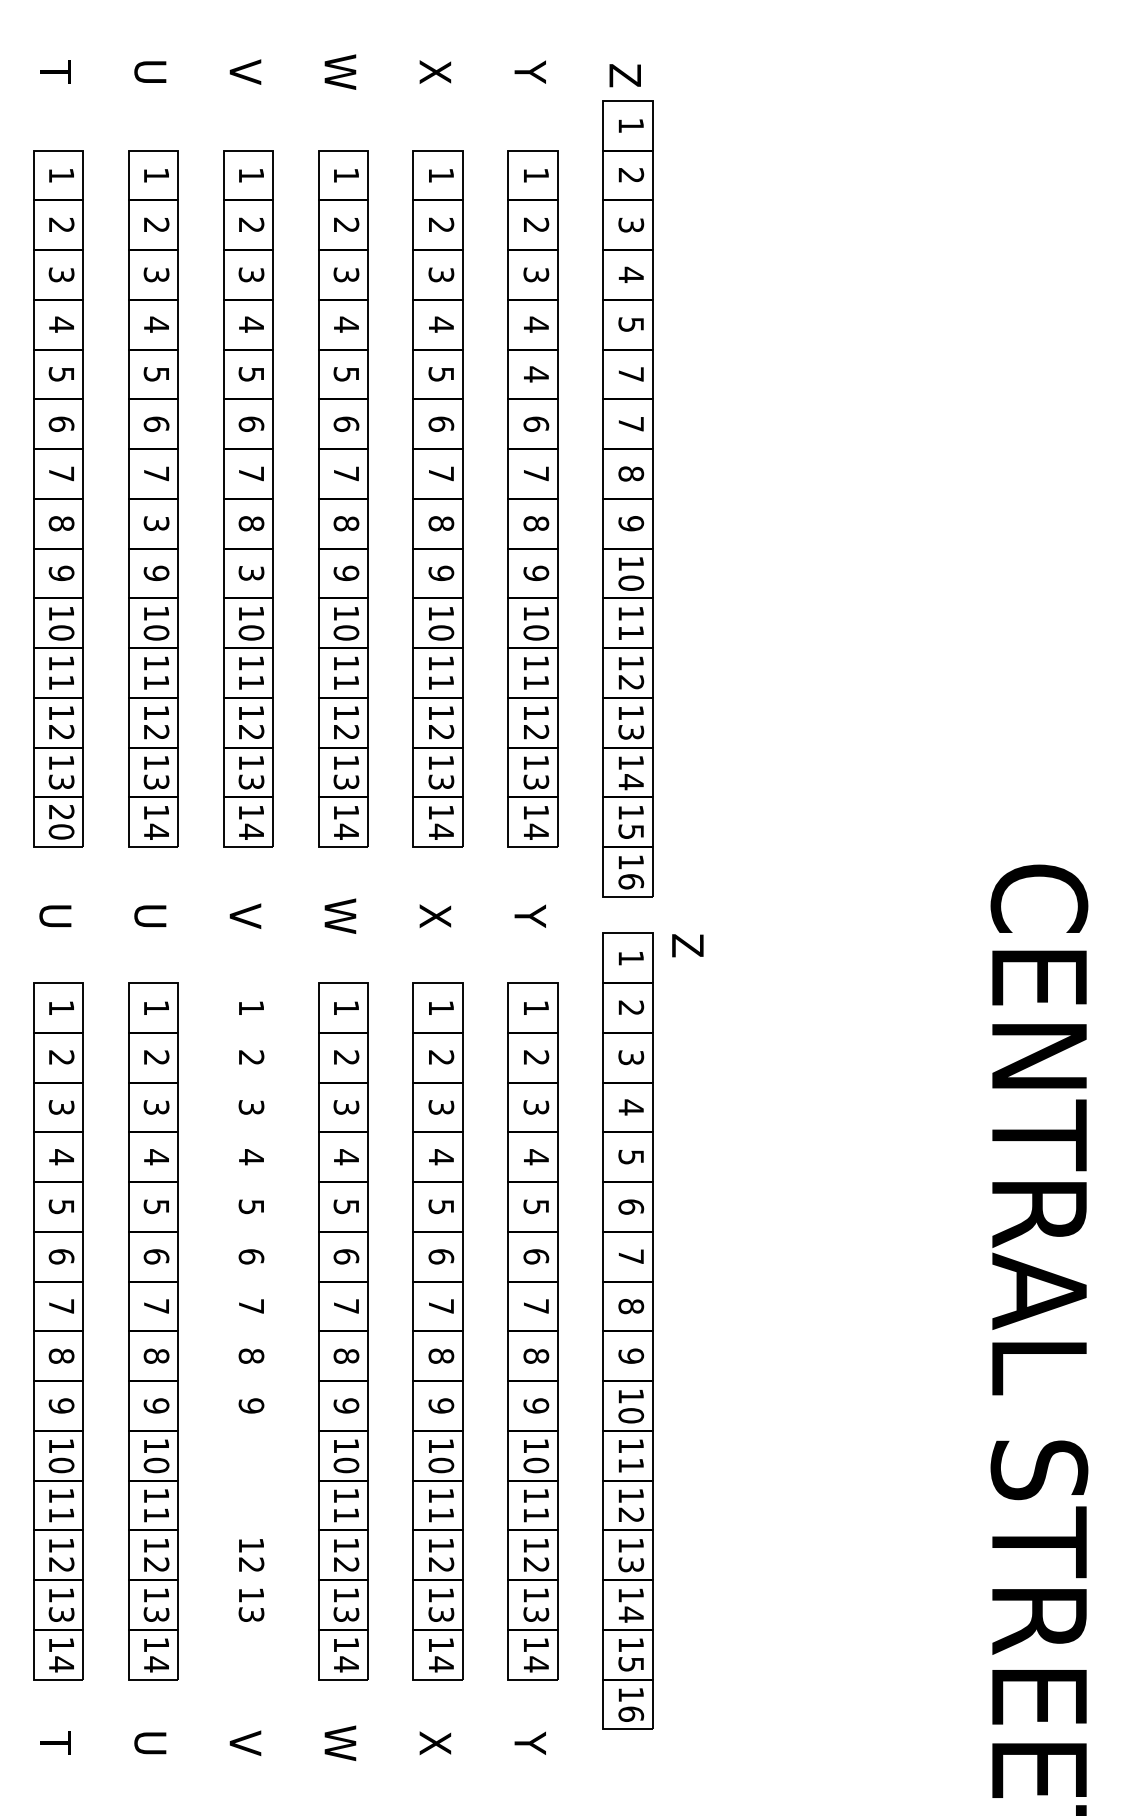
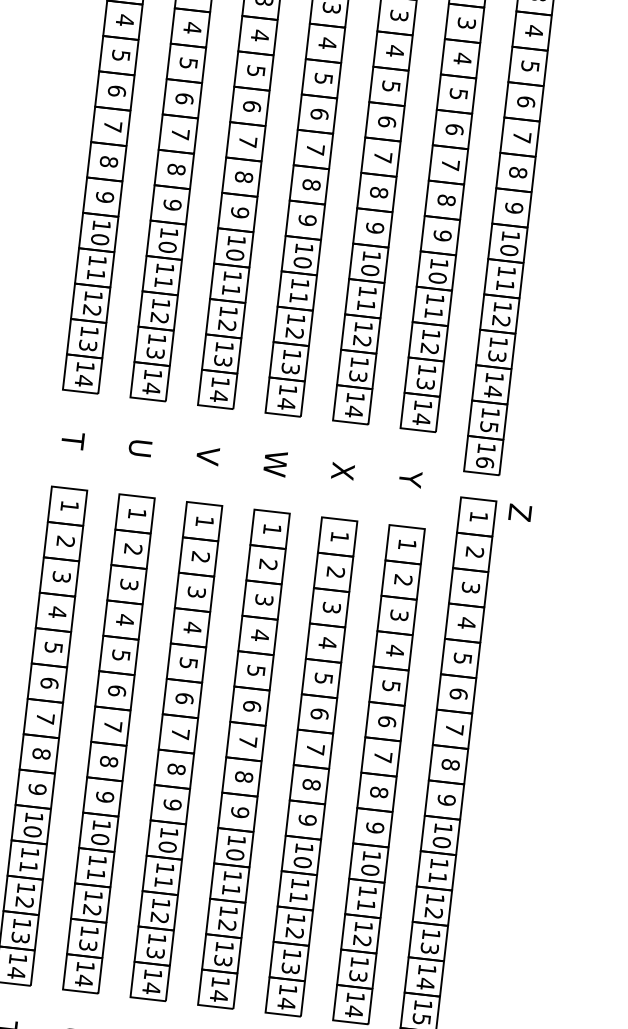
text: (535, 374) -> (458, 94), 4 -> 5
text: (631, 374) -> (526, 102), 7 -> 6
text: (156, 523) -> (176, 169), 3 -> 8
text: (251, 573) -> (240, 212), 3 -> 9
text: (61, 822) -> (84, 374), 20 -> 14
text: (55, 915) -> (72, 440), U -> T
part: (248, 1331) -> (176, 751), added

